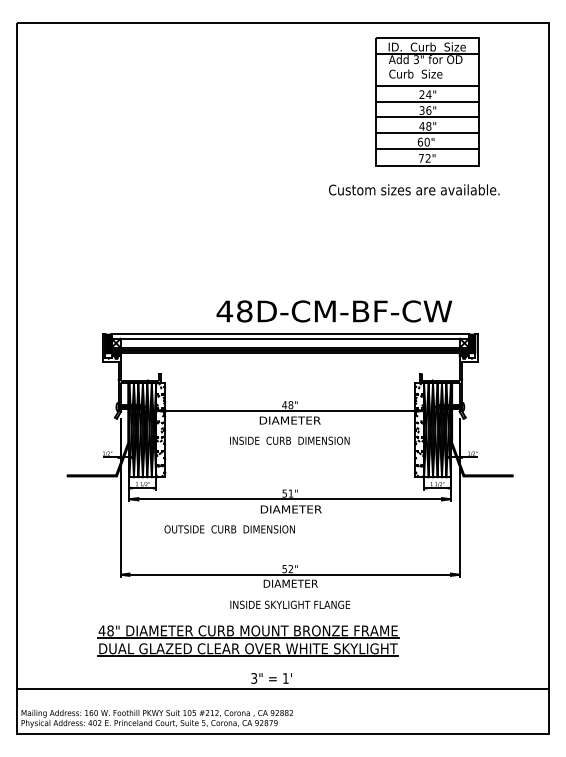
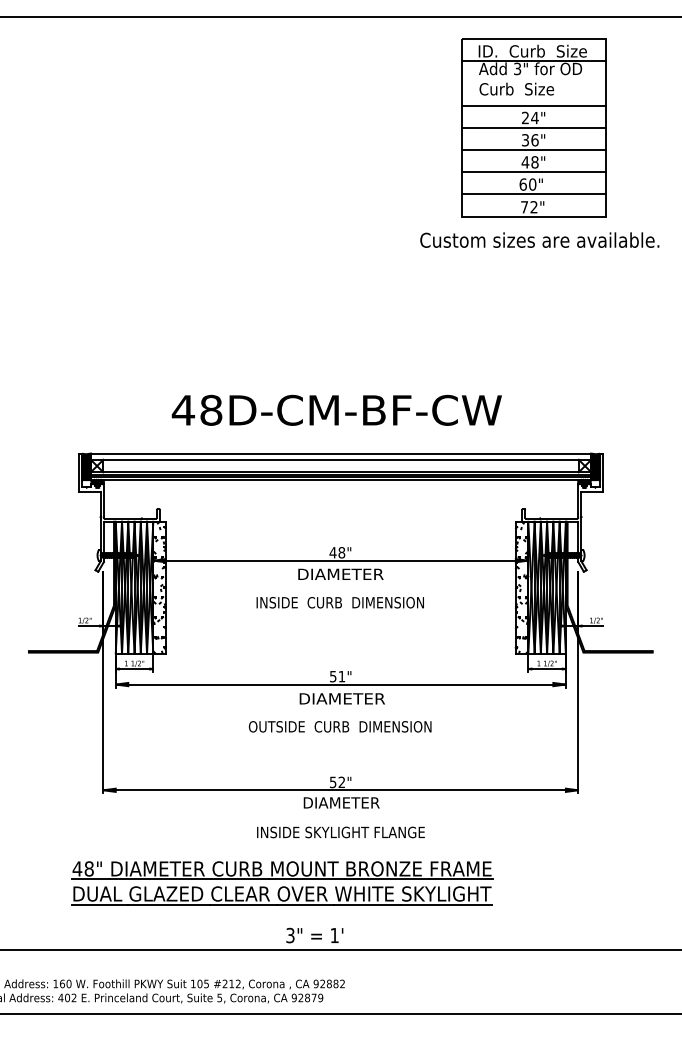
text: (414, 189) -> (540, 239), moved
text: (334, 311) -> (337, 410), moved
text: (229, 529) -> (339, 726), moved

